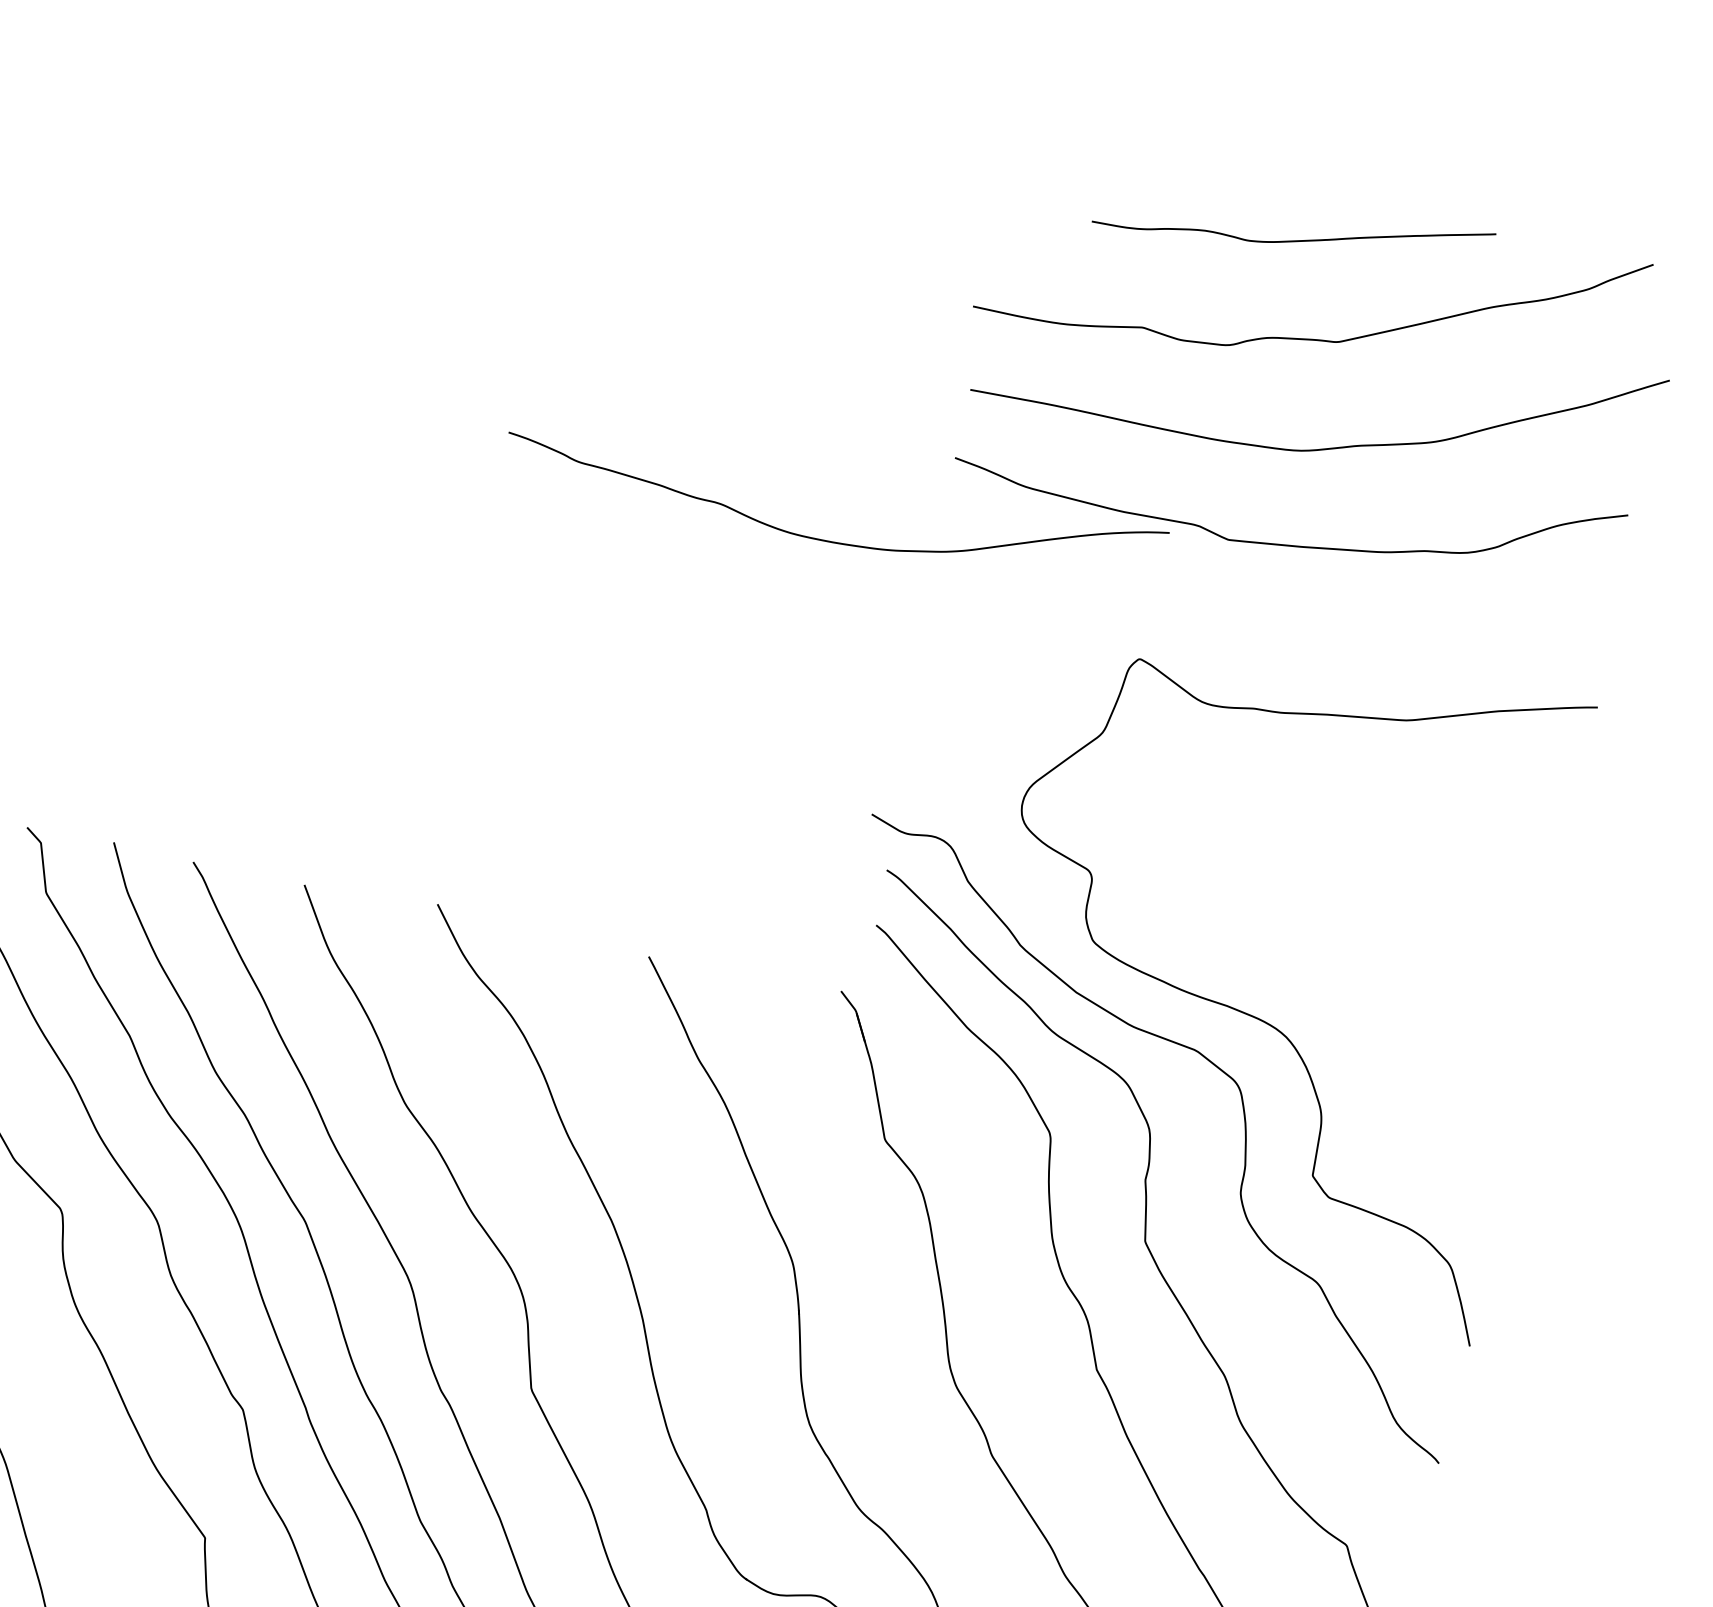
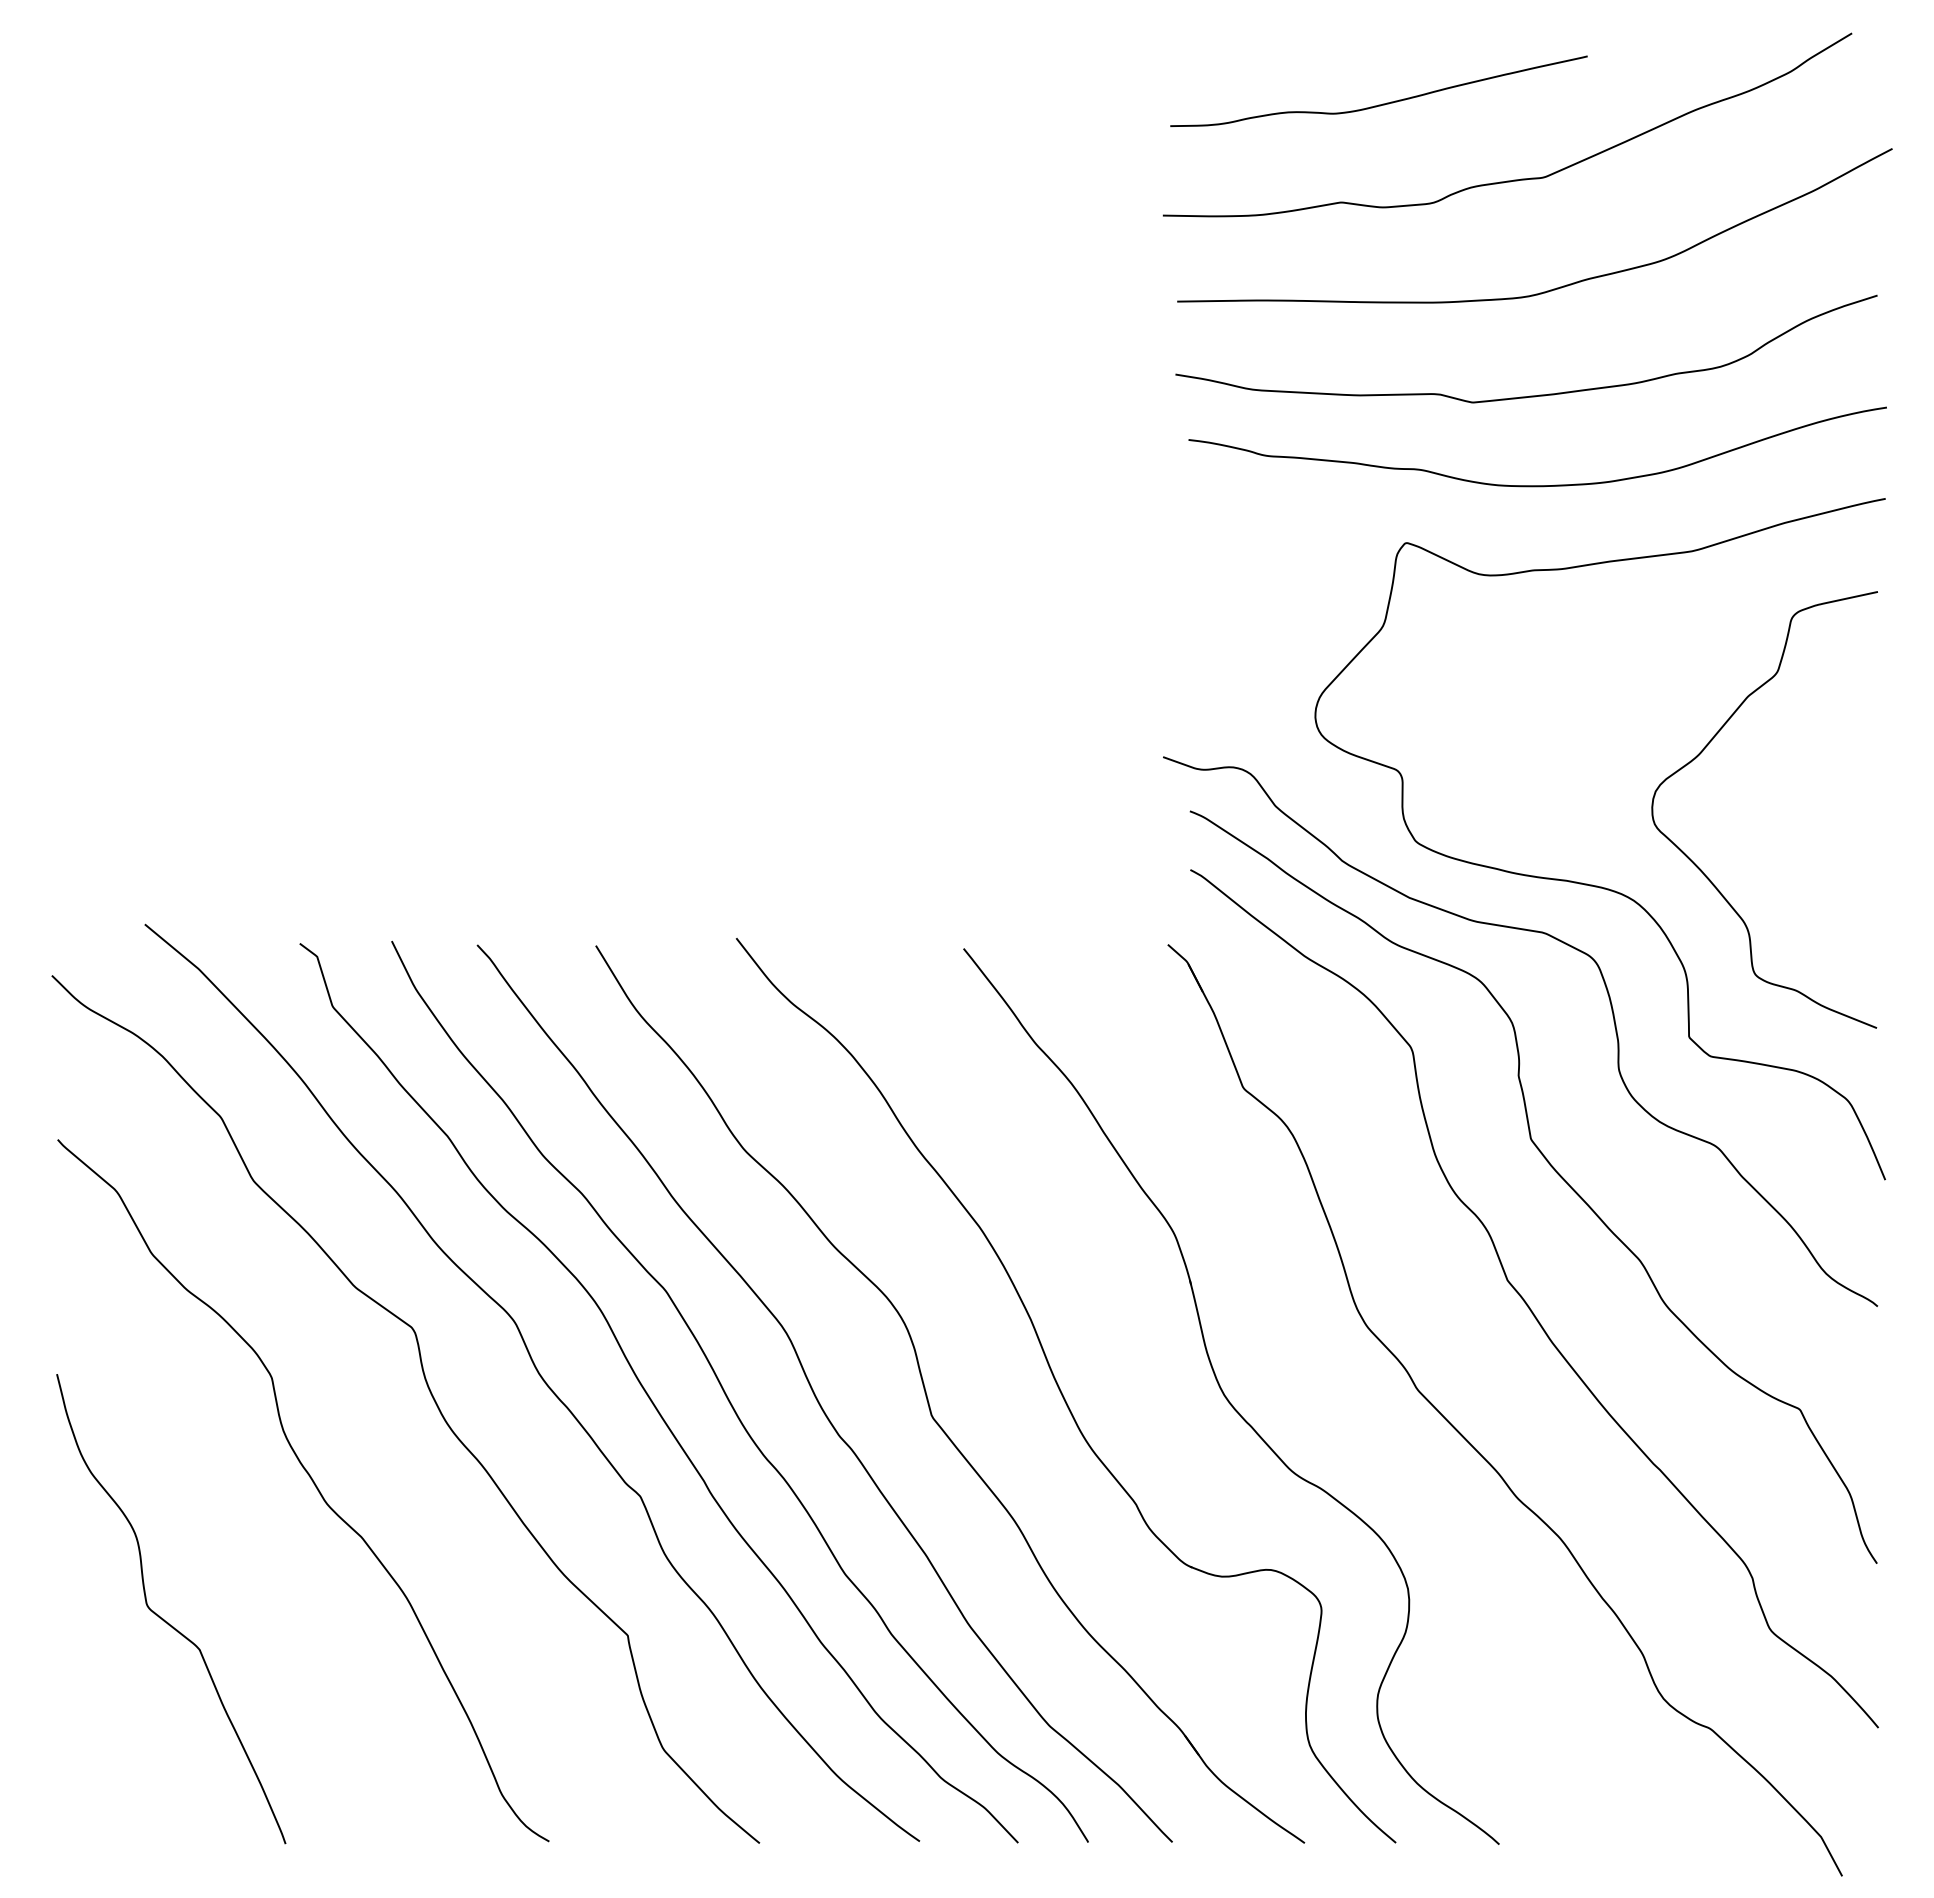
curve: (1295, 240) -> (1382, 103), moved
curve: (827, 540) -> (1537, 485), moved
curve: (1379, 910) -> (1703, 751), added

